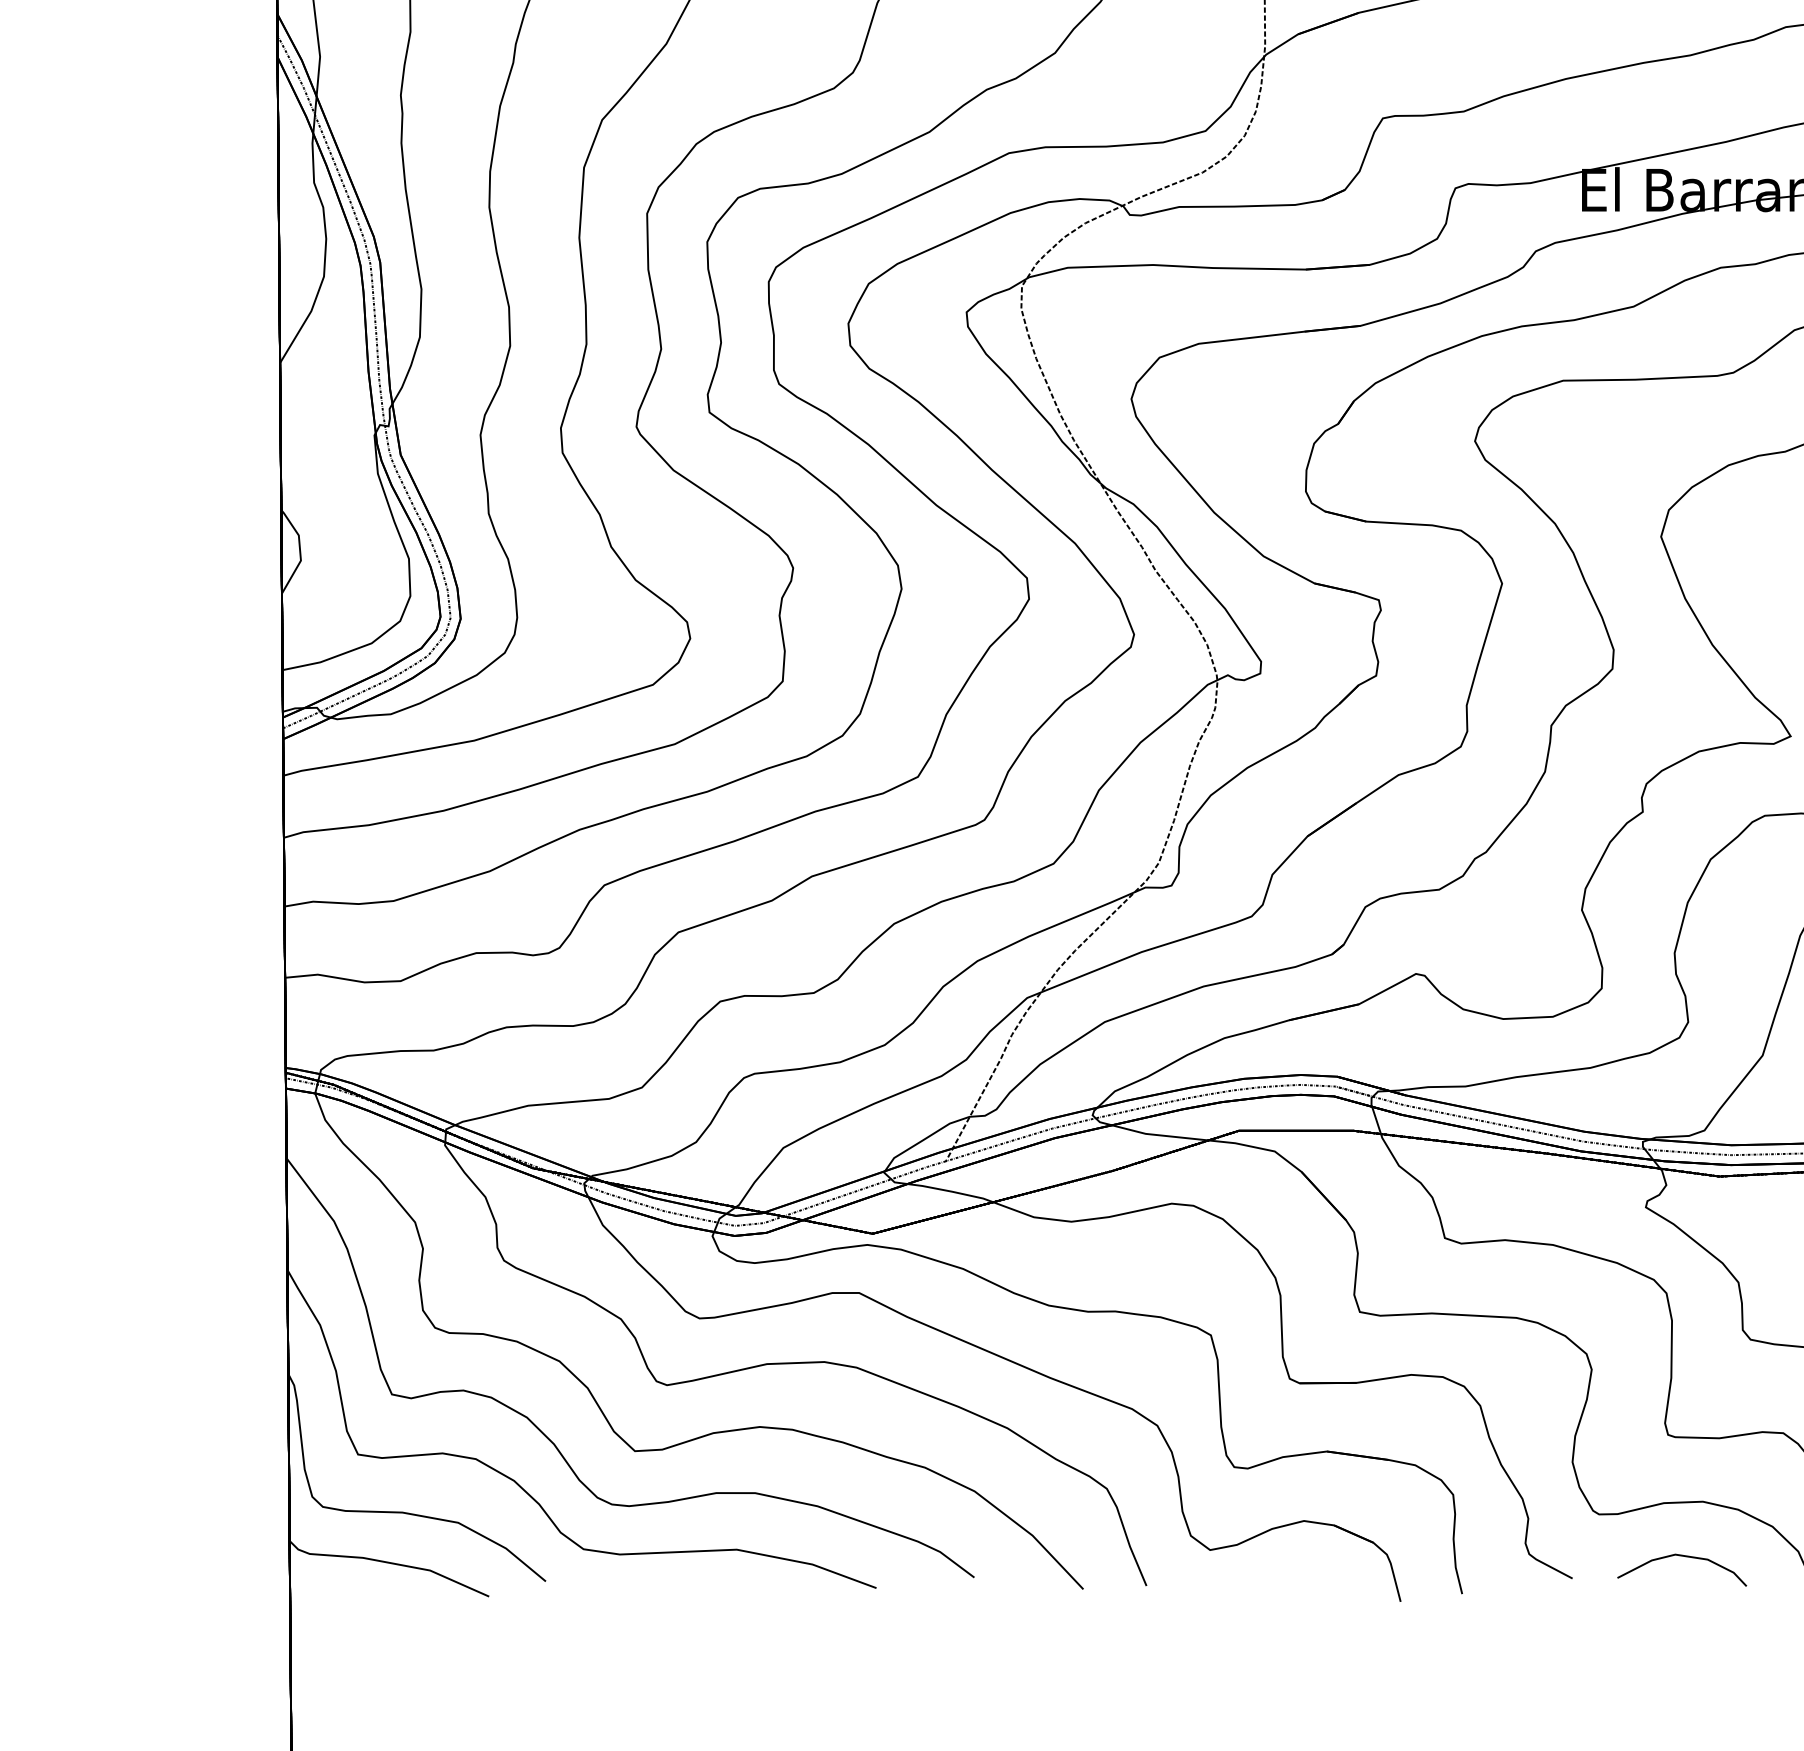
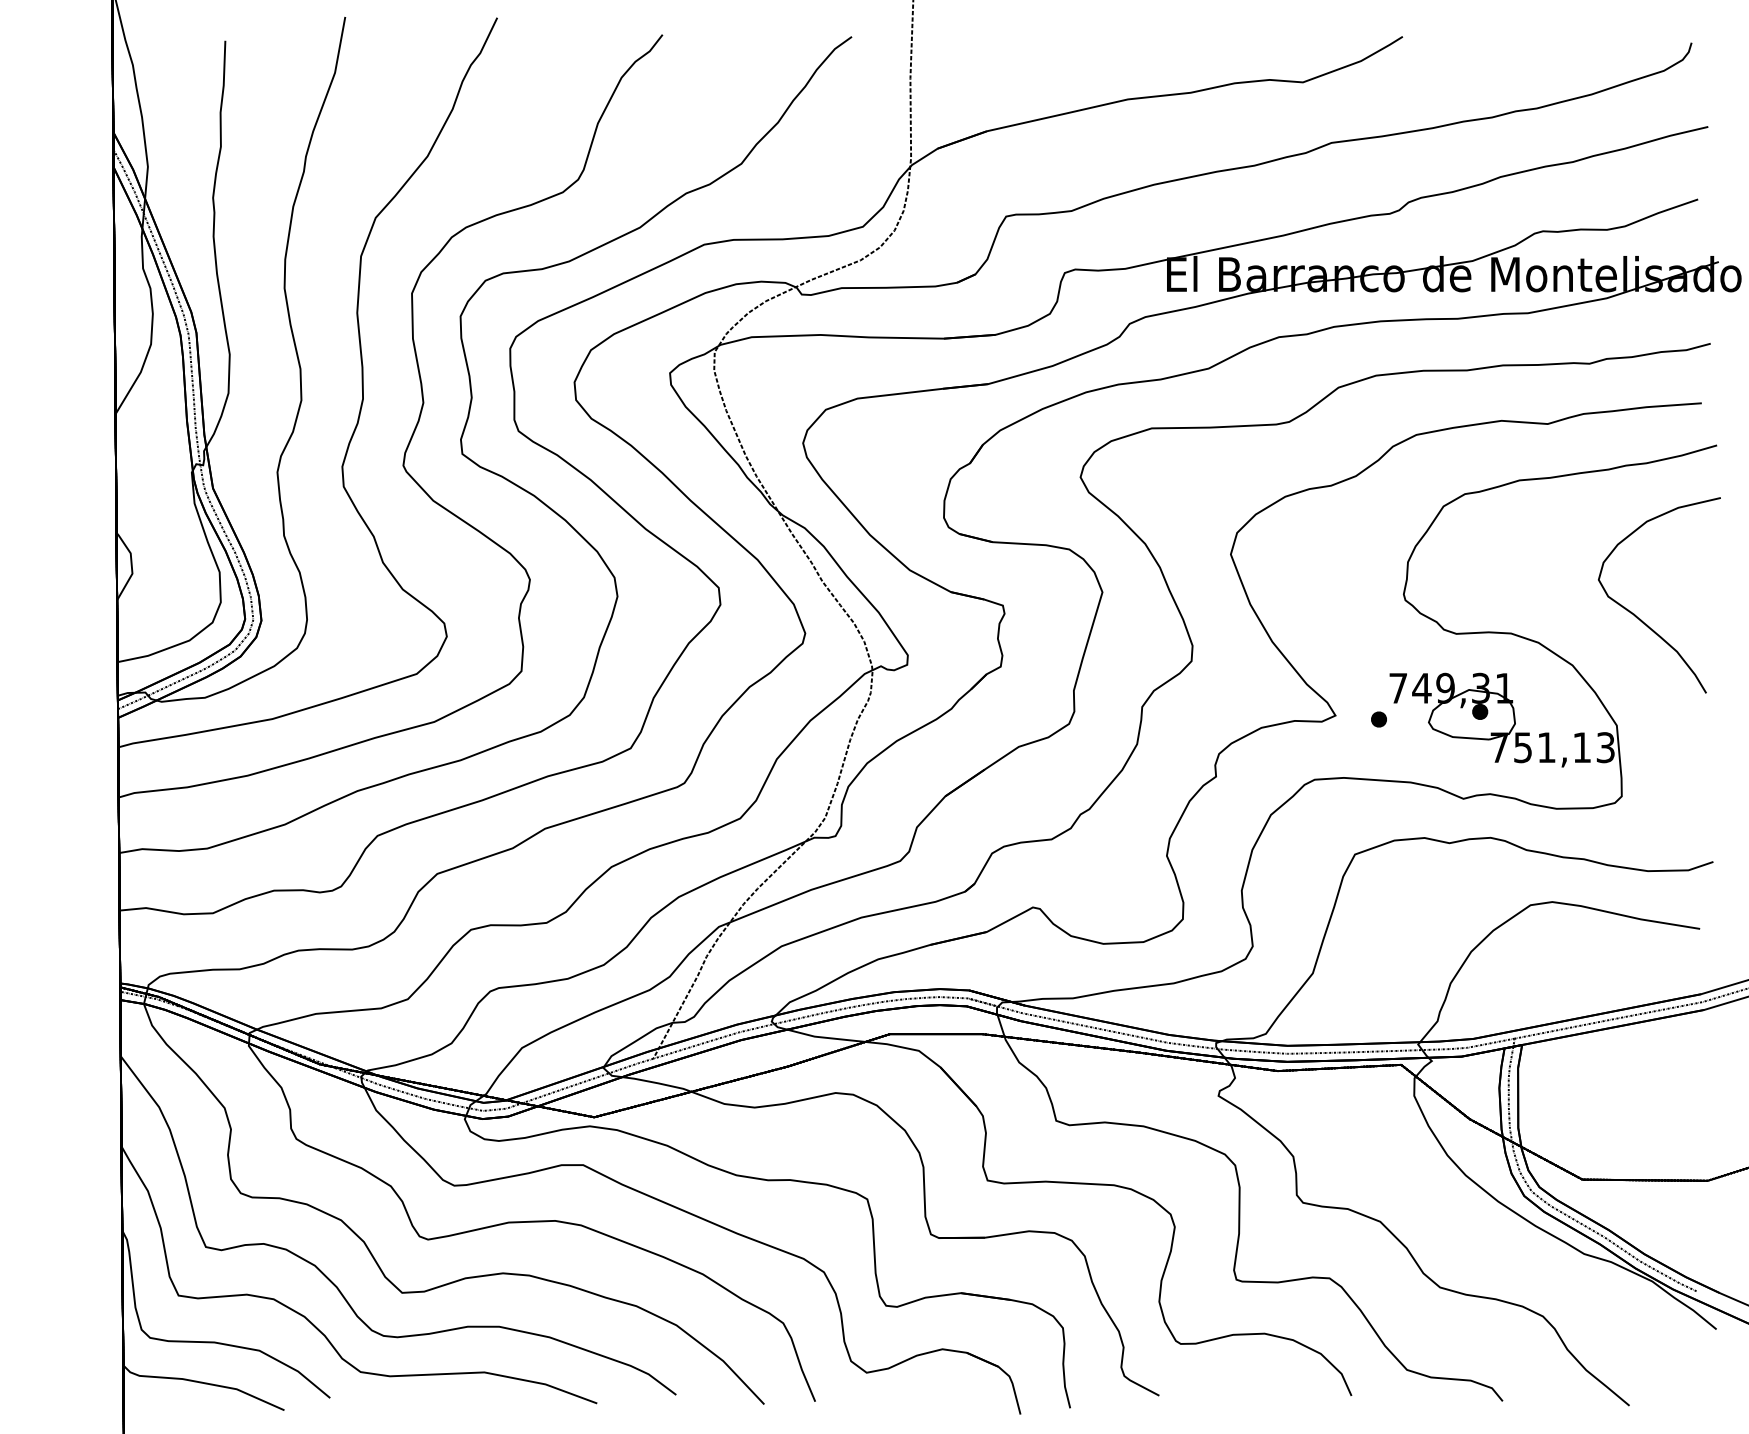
curve: (1681, 1557) -> (1247, 1378), removed

